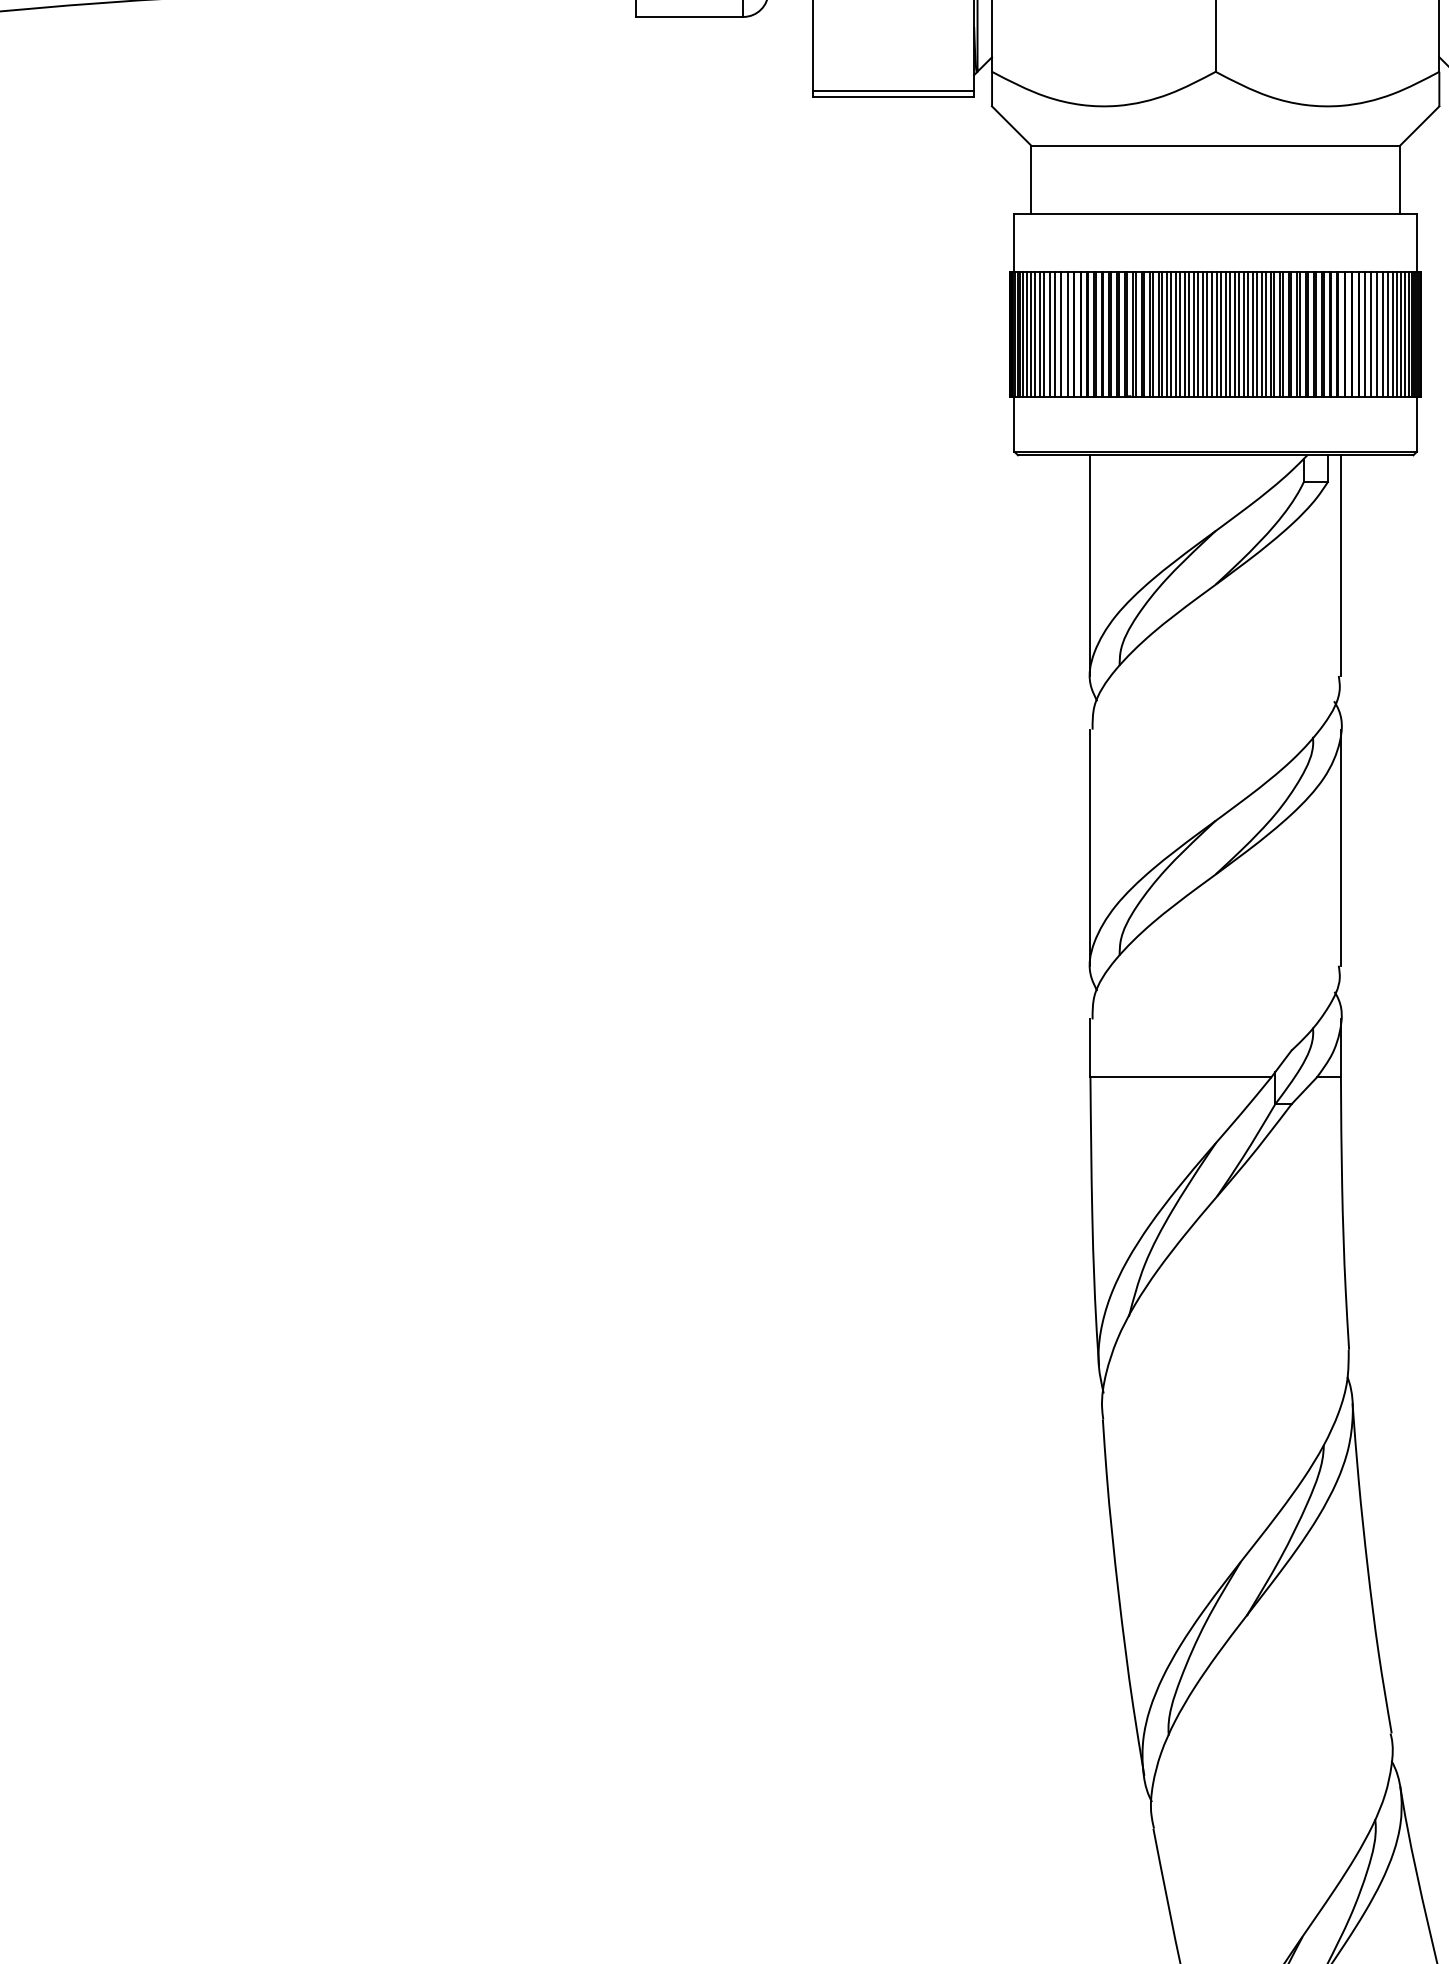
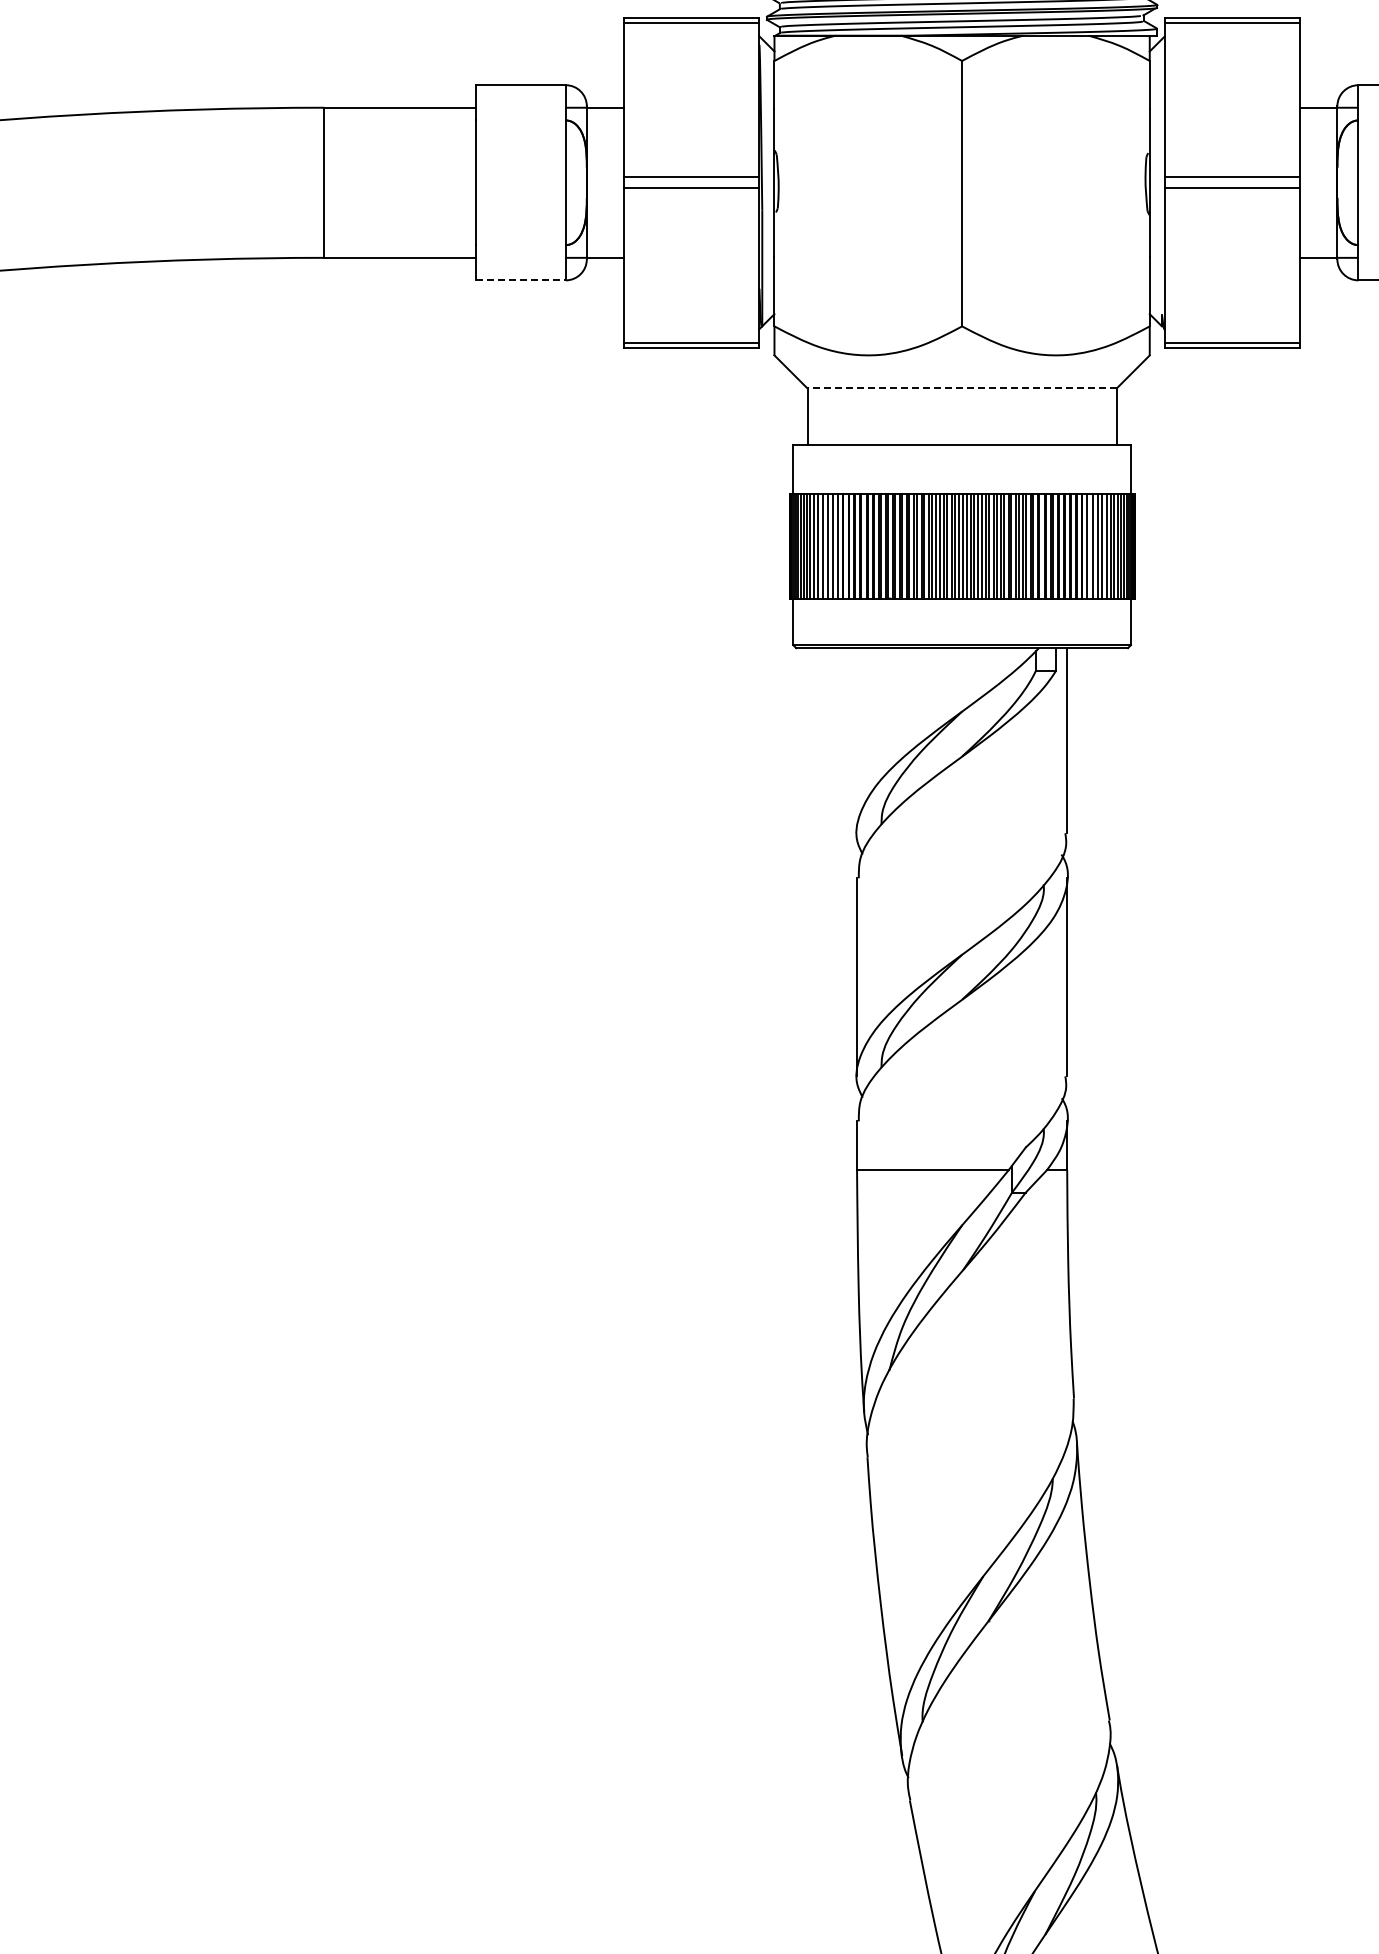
line: (690, 17) -> (521, 280), solid -> dashed
line: (1216, 145) -> (962, 388), solid -> dashed
line: (1091, 565) -> (857, 740), removed

